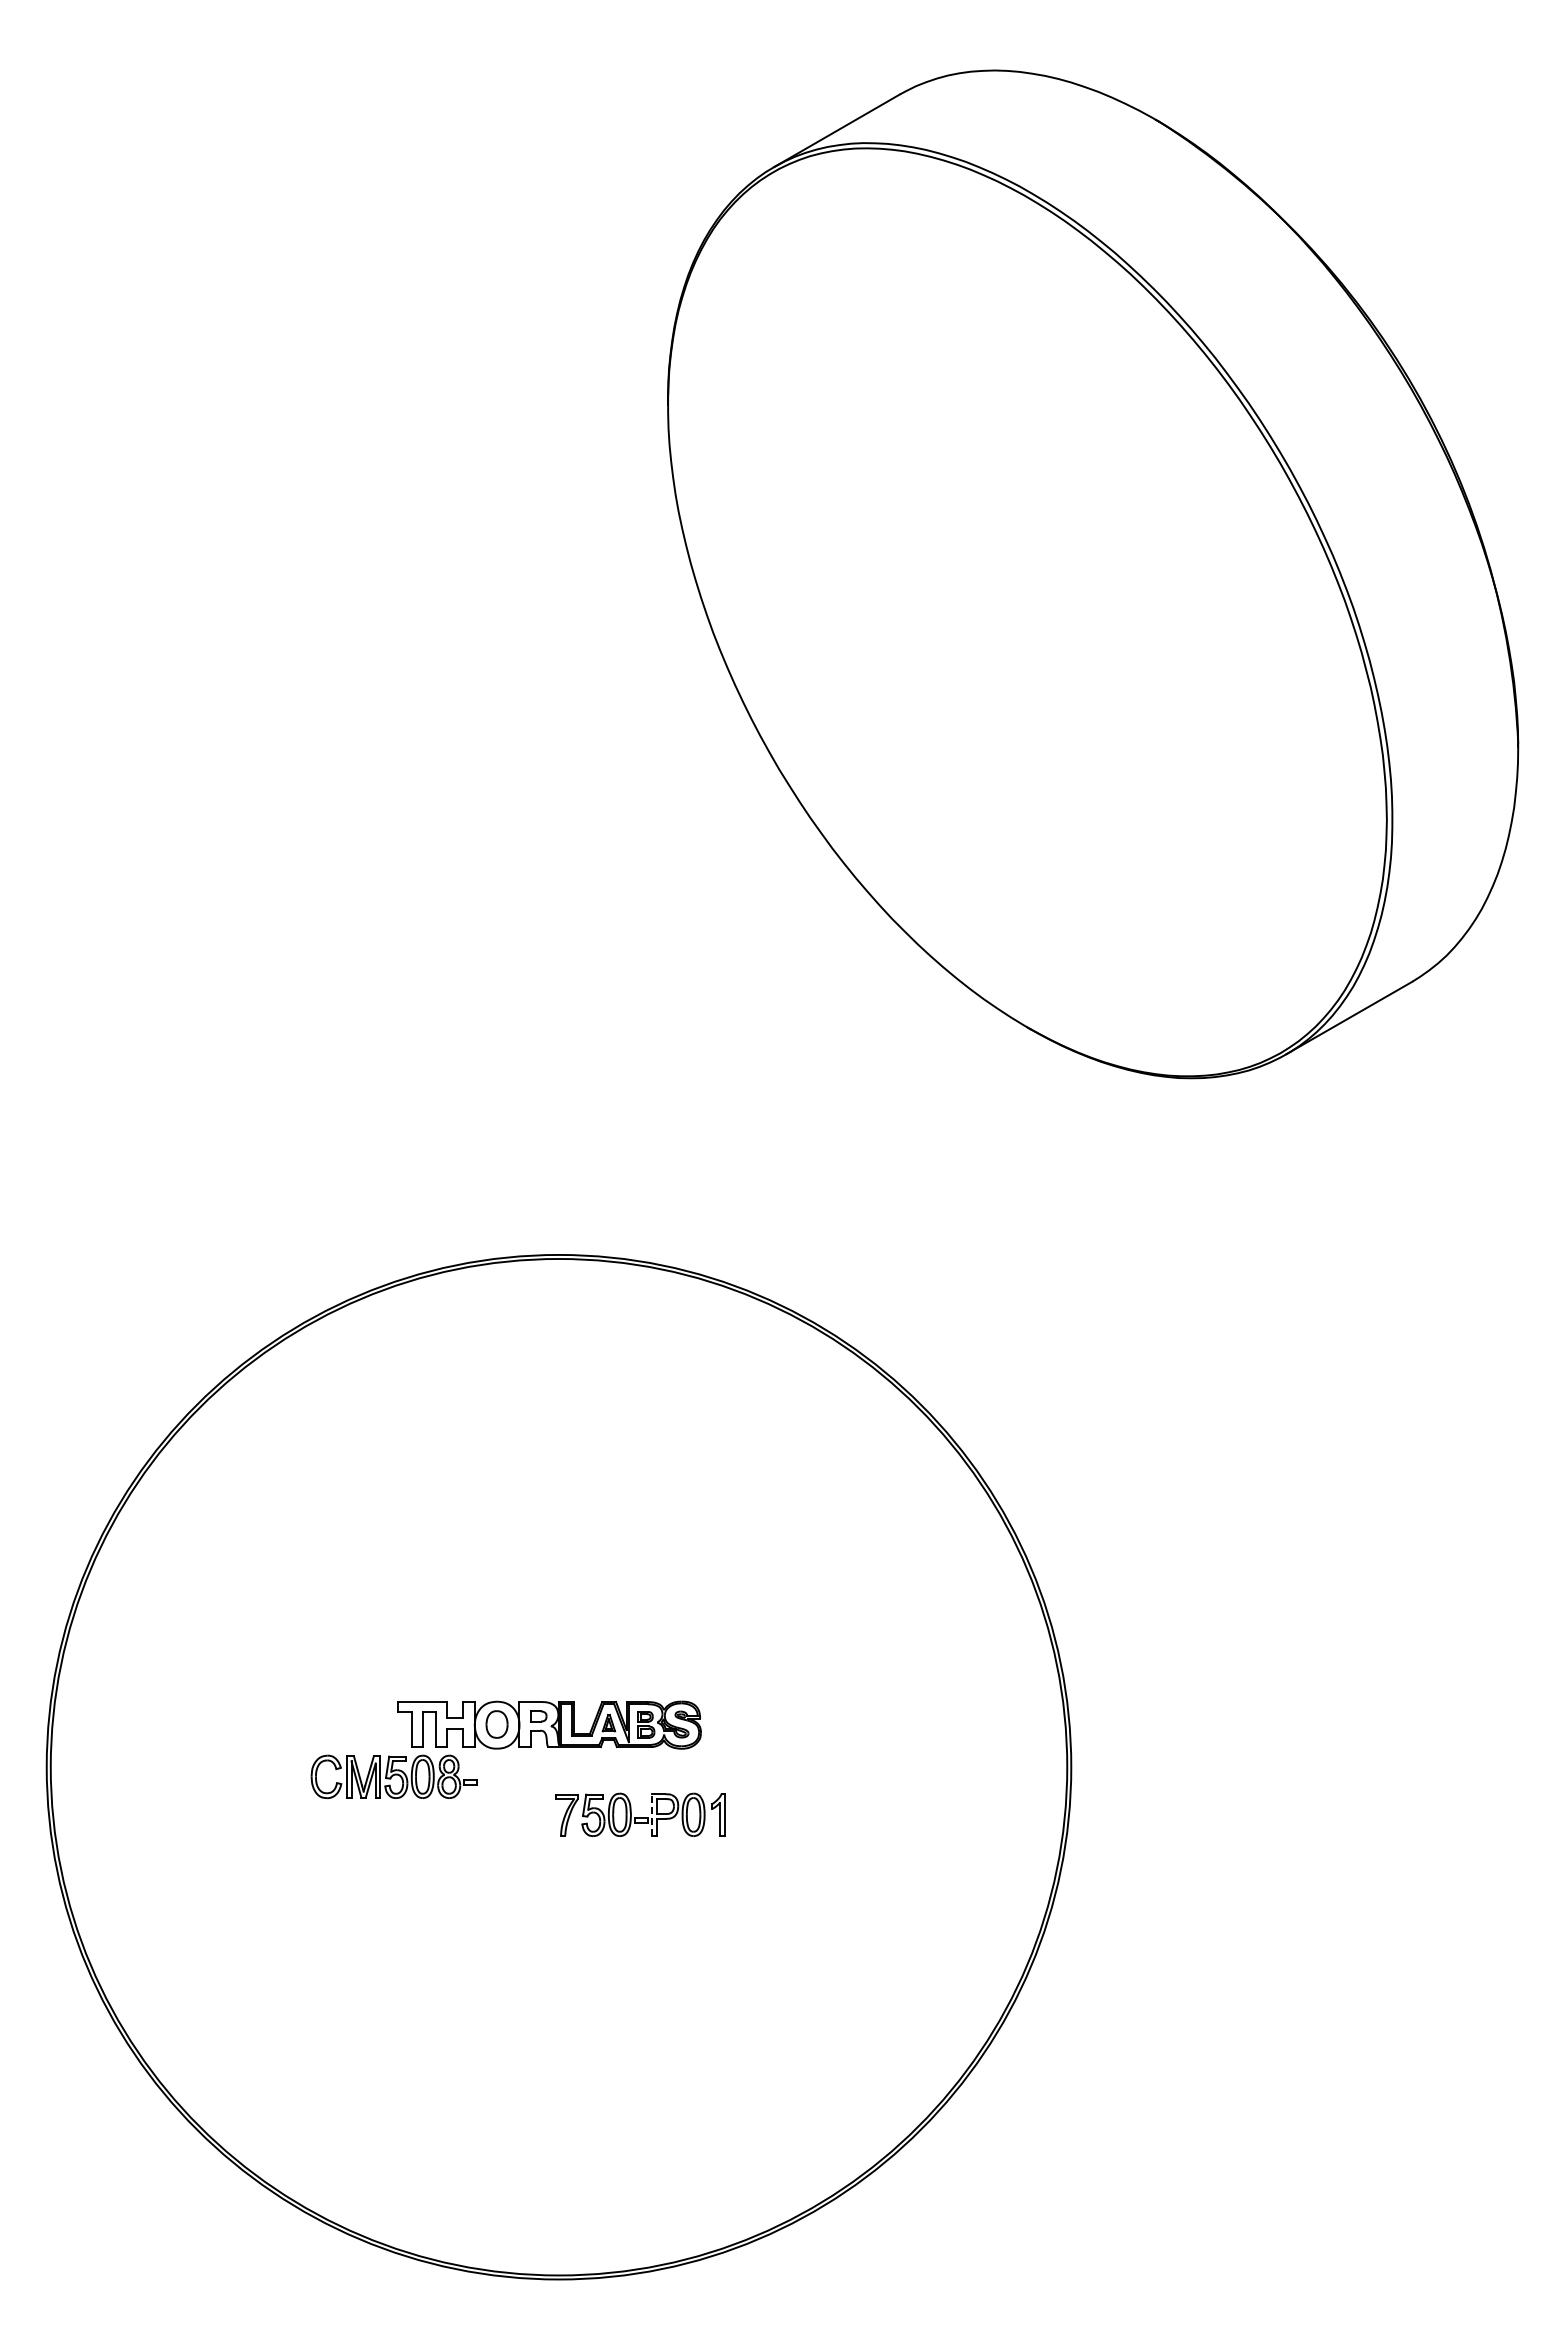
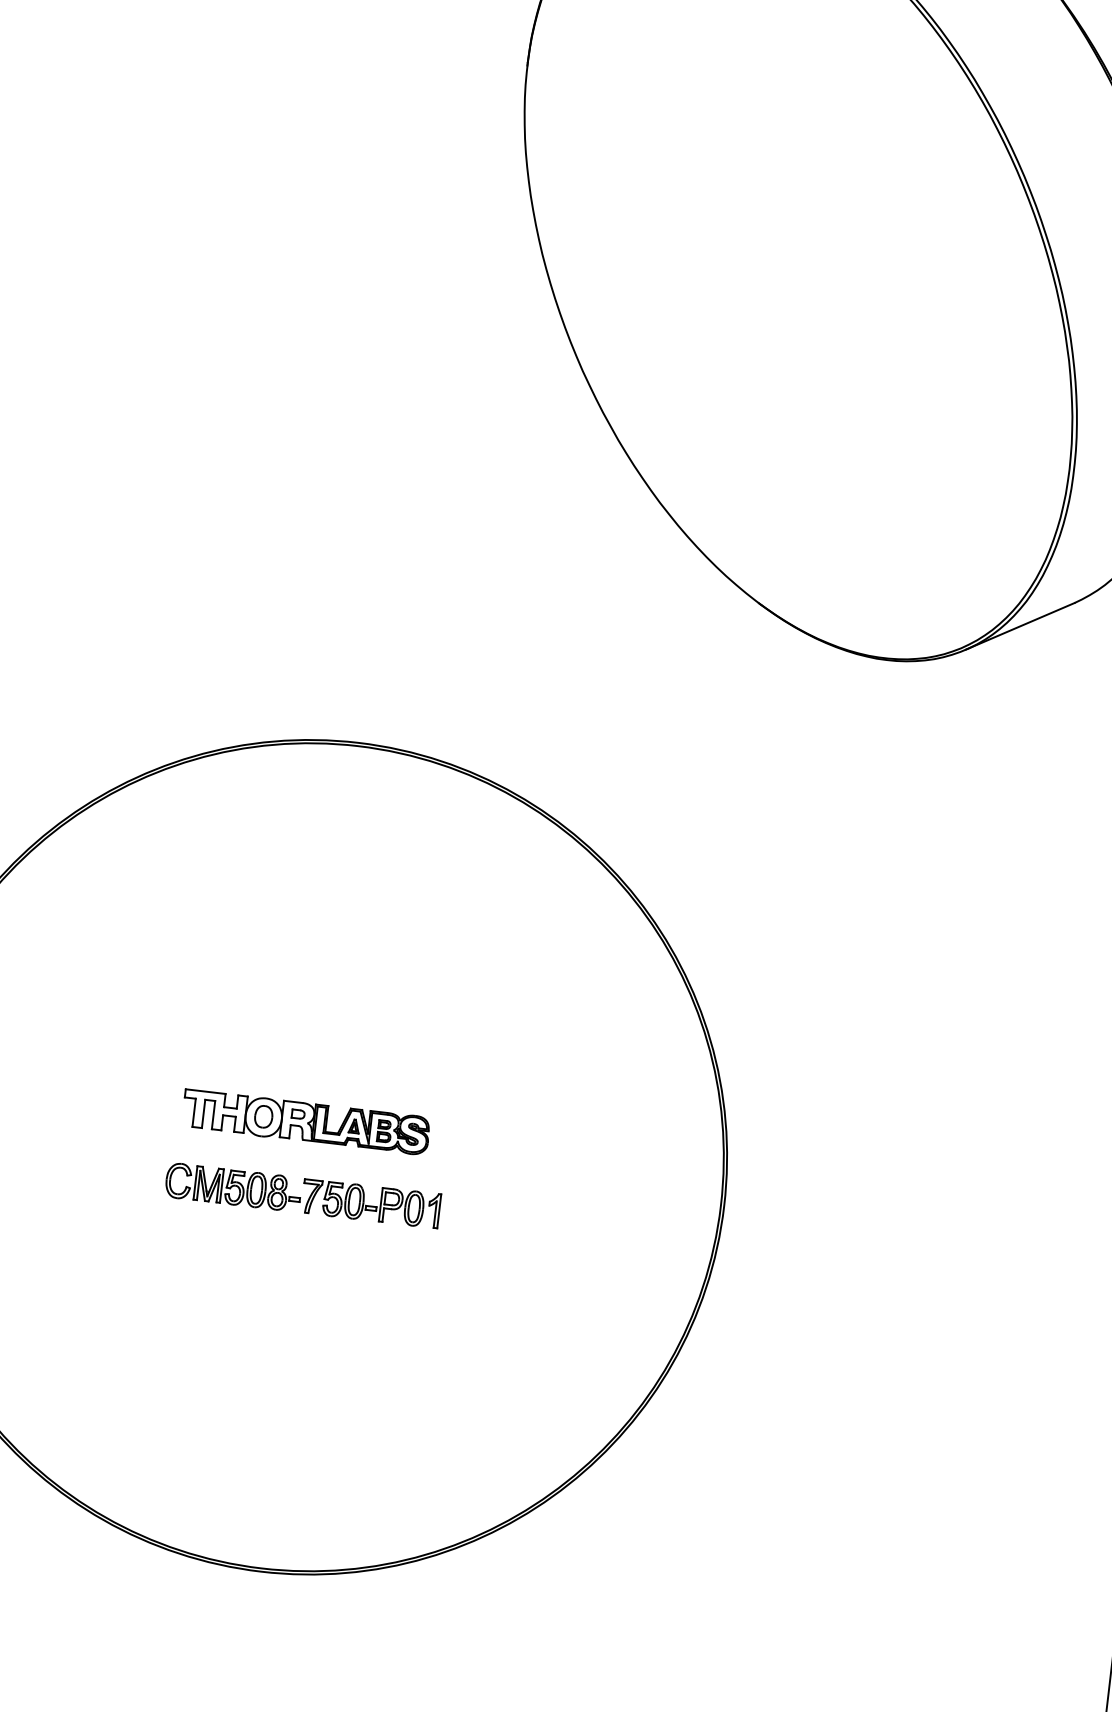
part: (393, 1776) -> (232, 1187), moved
line: (652, 1814) -> (380, 1204), dashed -> solid

